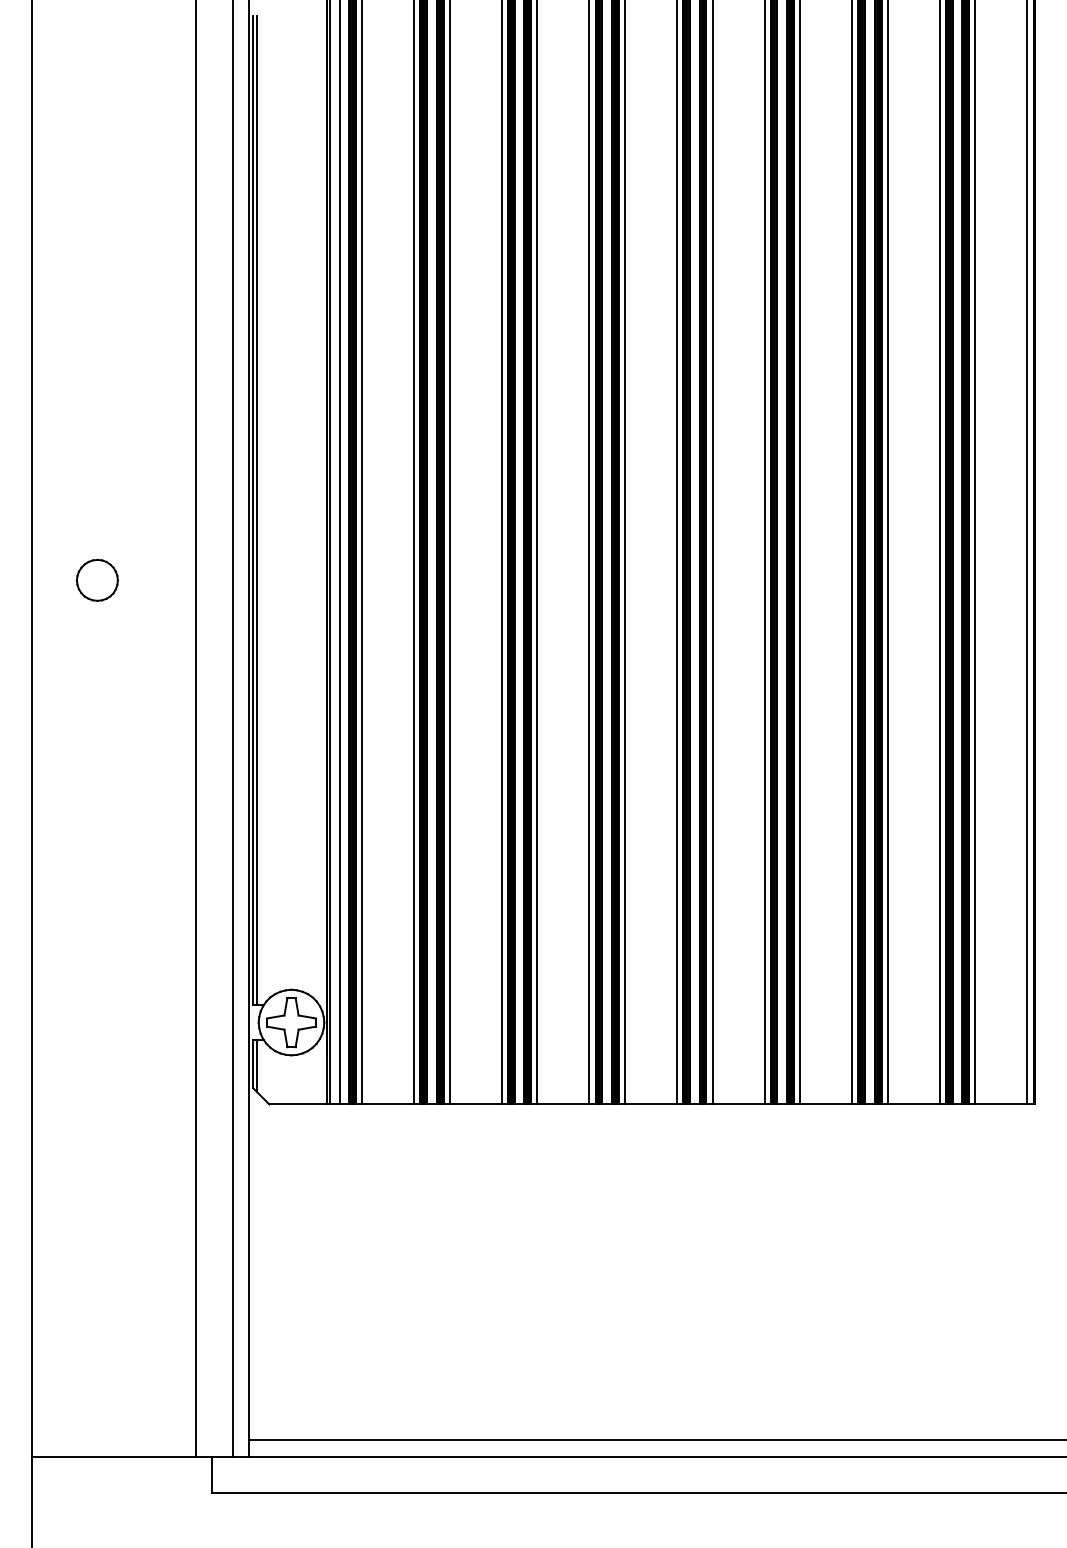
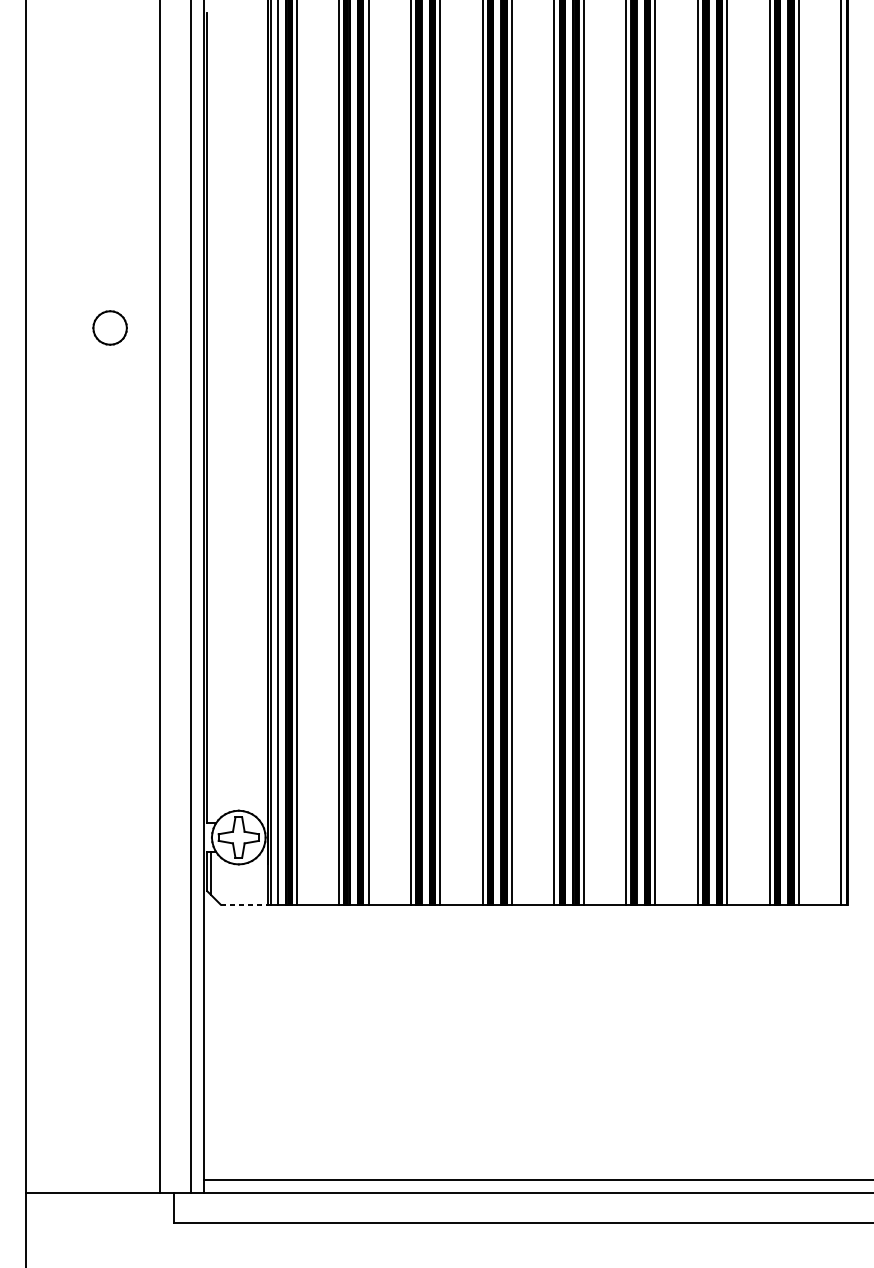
line: (257, 510) -> (210, 418), removed
part: (97, 579) -> (110, 327), moved
line: (299, 1104) -> (245, 904), solid -> dashed

